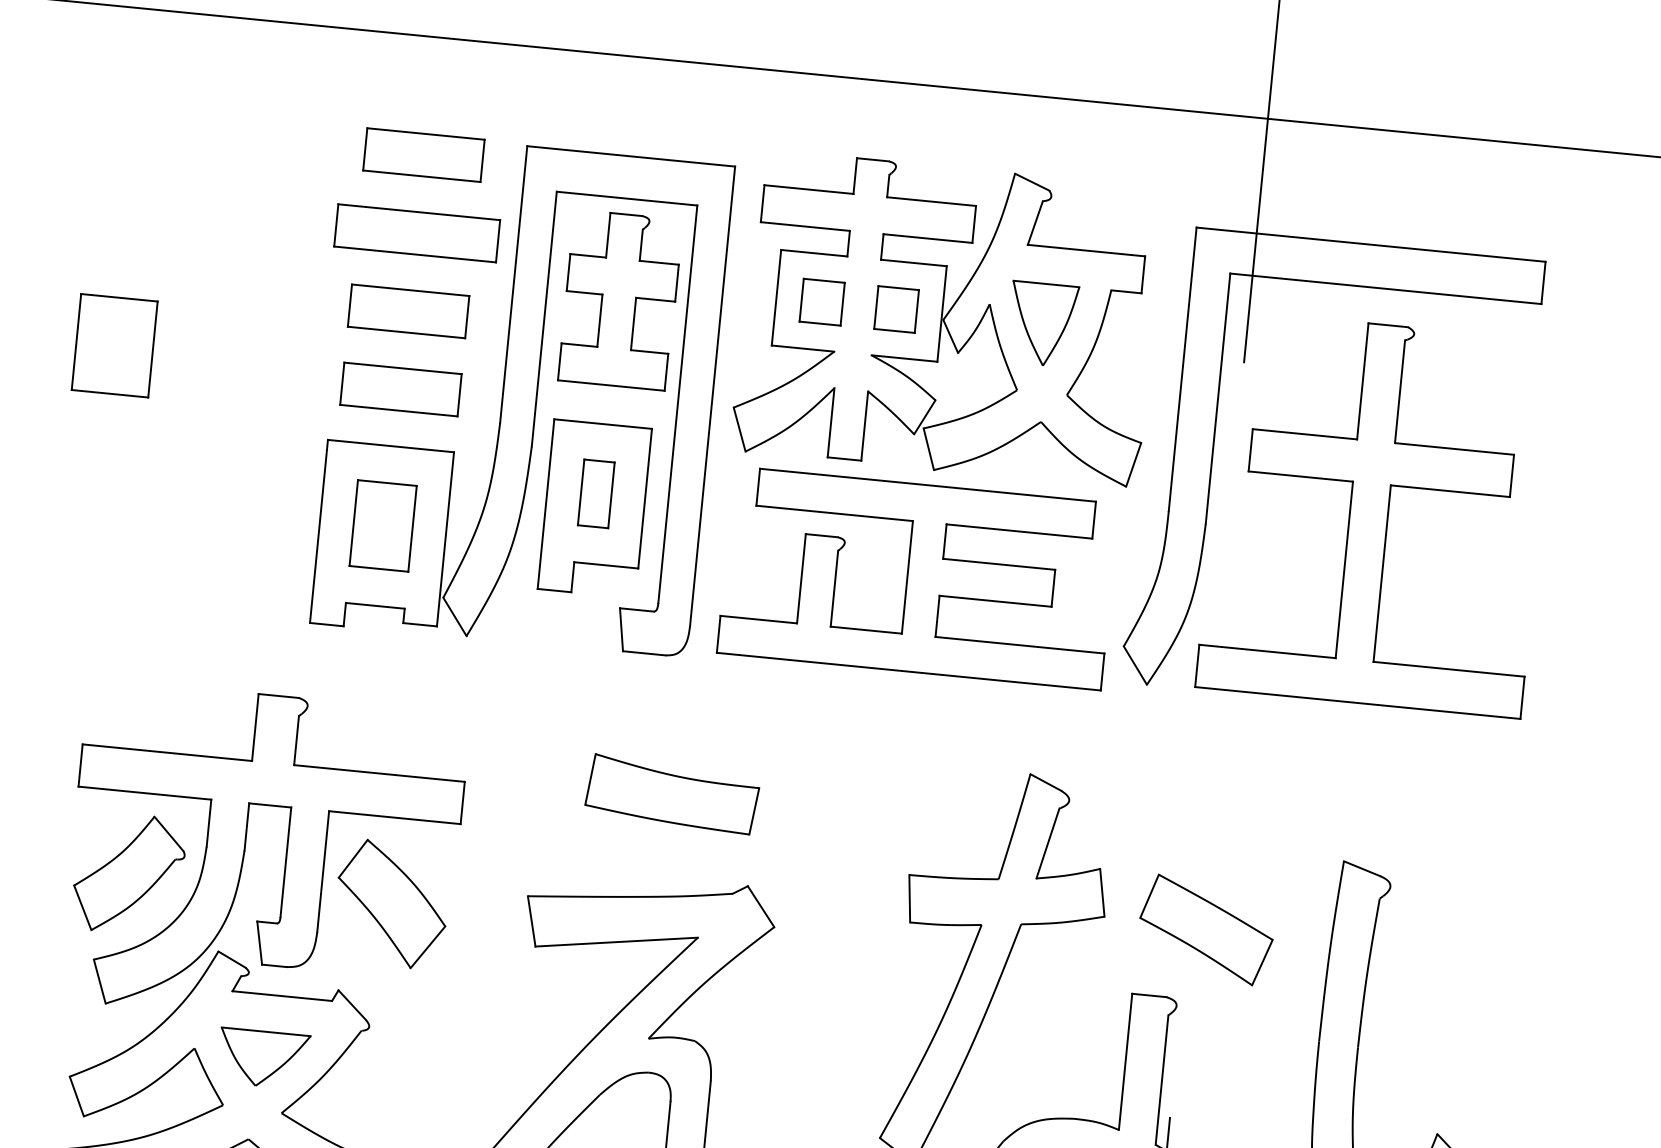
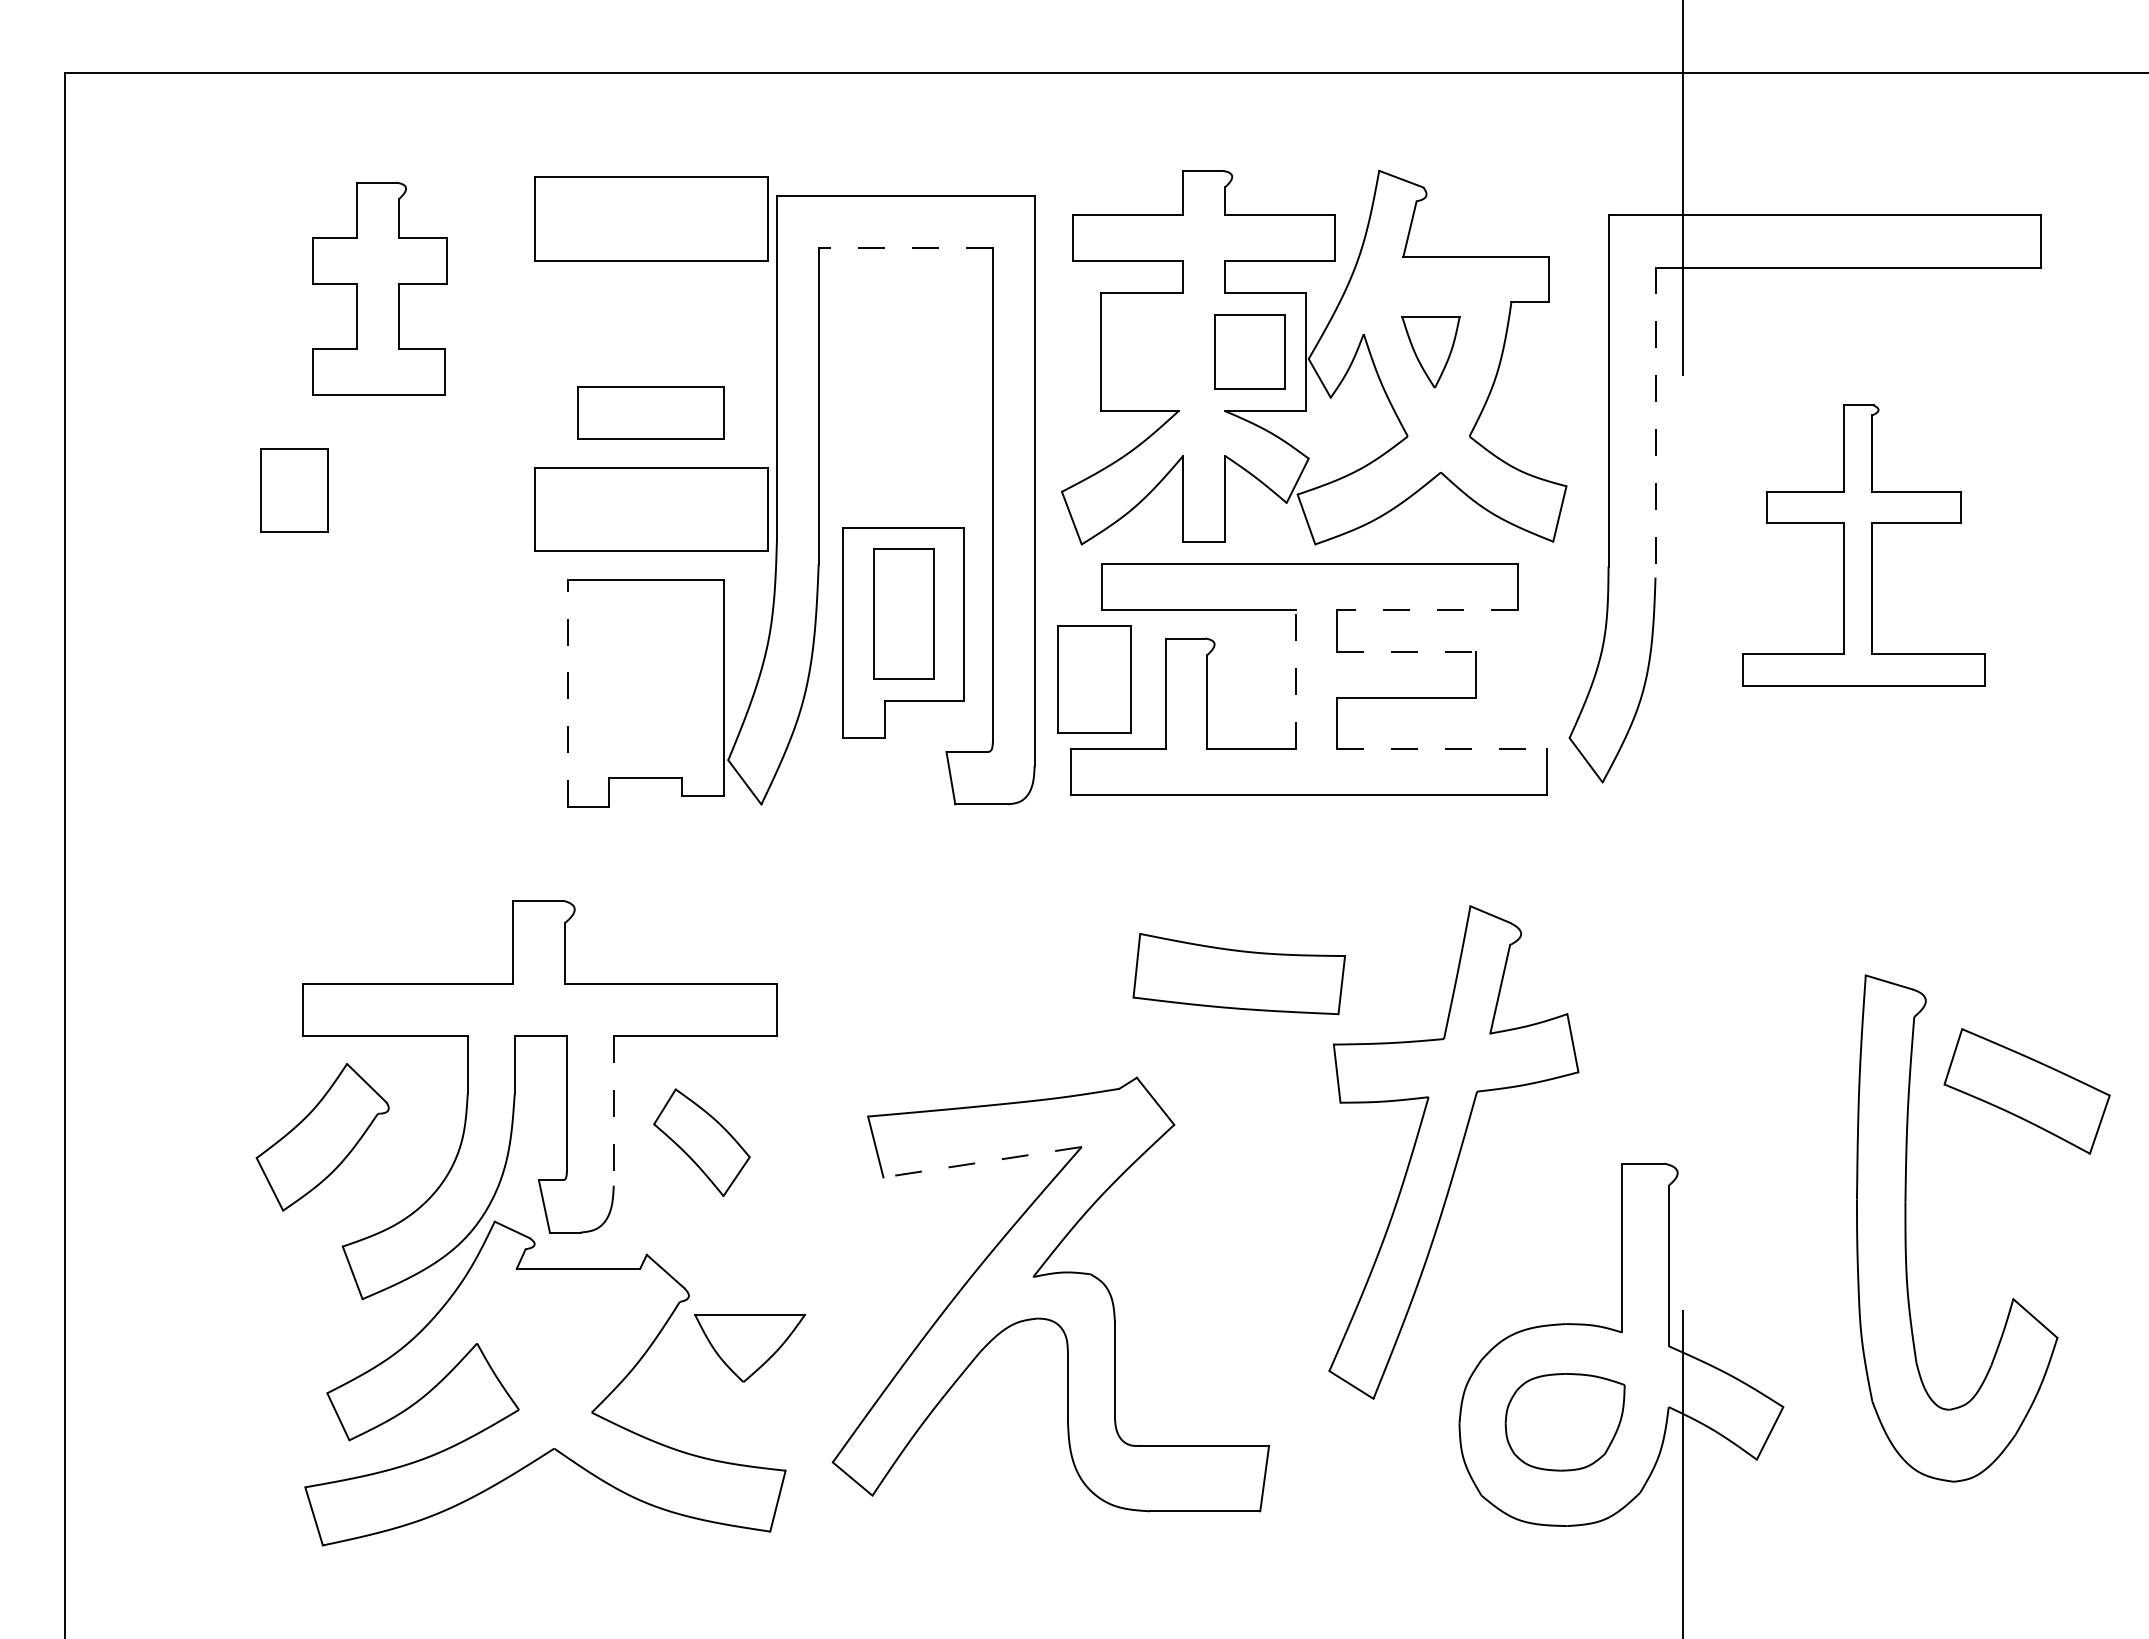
part: (423, 154) -> (650, 218), size x1.6
line: (626, 198) -> (905, 248), solid -> dashed
part: (417, 232) -> (652, 315), removed
part: (620, 300) -> (379, 288), moved
part: (821, 301) -> (1157, 351), removed
part: (896, 309) -> (1249, 351), size x1.4
part: (1042, 324) -> (1430, 352), size x0.7
part: (114, 345) -> (294, 490), size x0.7
part: (400, 389) -> (650, 509), size x1.6
line: (1217, 399) -> (1655, 423), solid -> dashed
part: (596, 494) -> (903, 614), size x1.6
part: (1376, 514) -> (1863, 545), size x0.6
part: (382, 526) -> (1094, 679), moved
line: (318, 531) -> (567, 693), solid -> dashed
line: (1019, 531) -> (1427, 609), solid -> dashed
line: (999, 564) -> (1407, 652), solid -> dashed
line: (907, 577) -> (1295, 679), solid -> dashed
line: (1020, 645) -> (1442, 749), solid -> dashed
part: (671, 794) -> (1238, 974), moved
line: (323, 871) -> (613, 1110), solid -> dashed
part: (128, 874) -> (322, 1137), moved
part: (391, 903) -> (701, 1142), size x0.7
part: (1205, 930) -> (2026, 1091), moved
line: (616, 942) -> (982, 1162), solid -> dashed
part: (263, 1059) -> (749, 1348), moved

